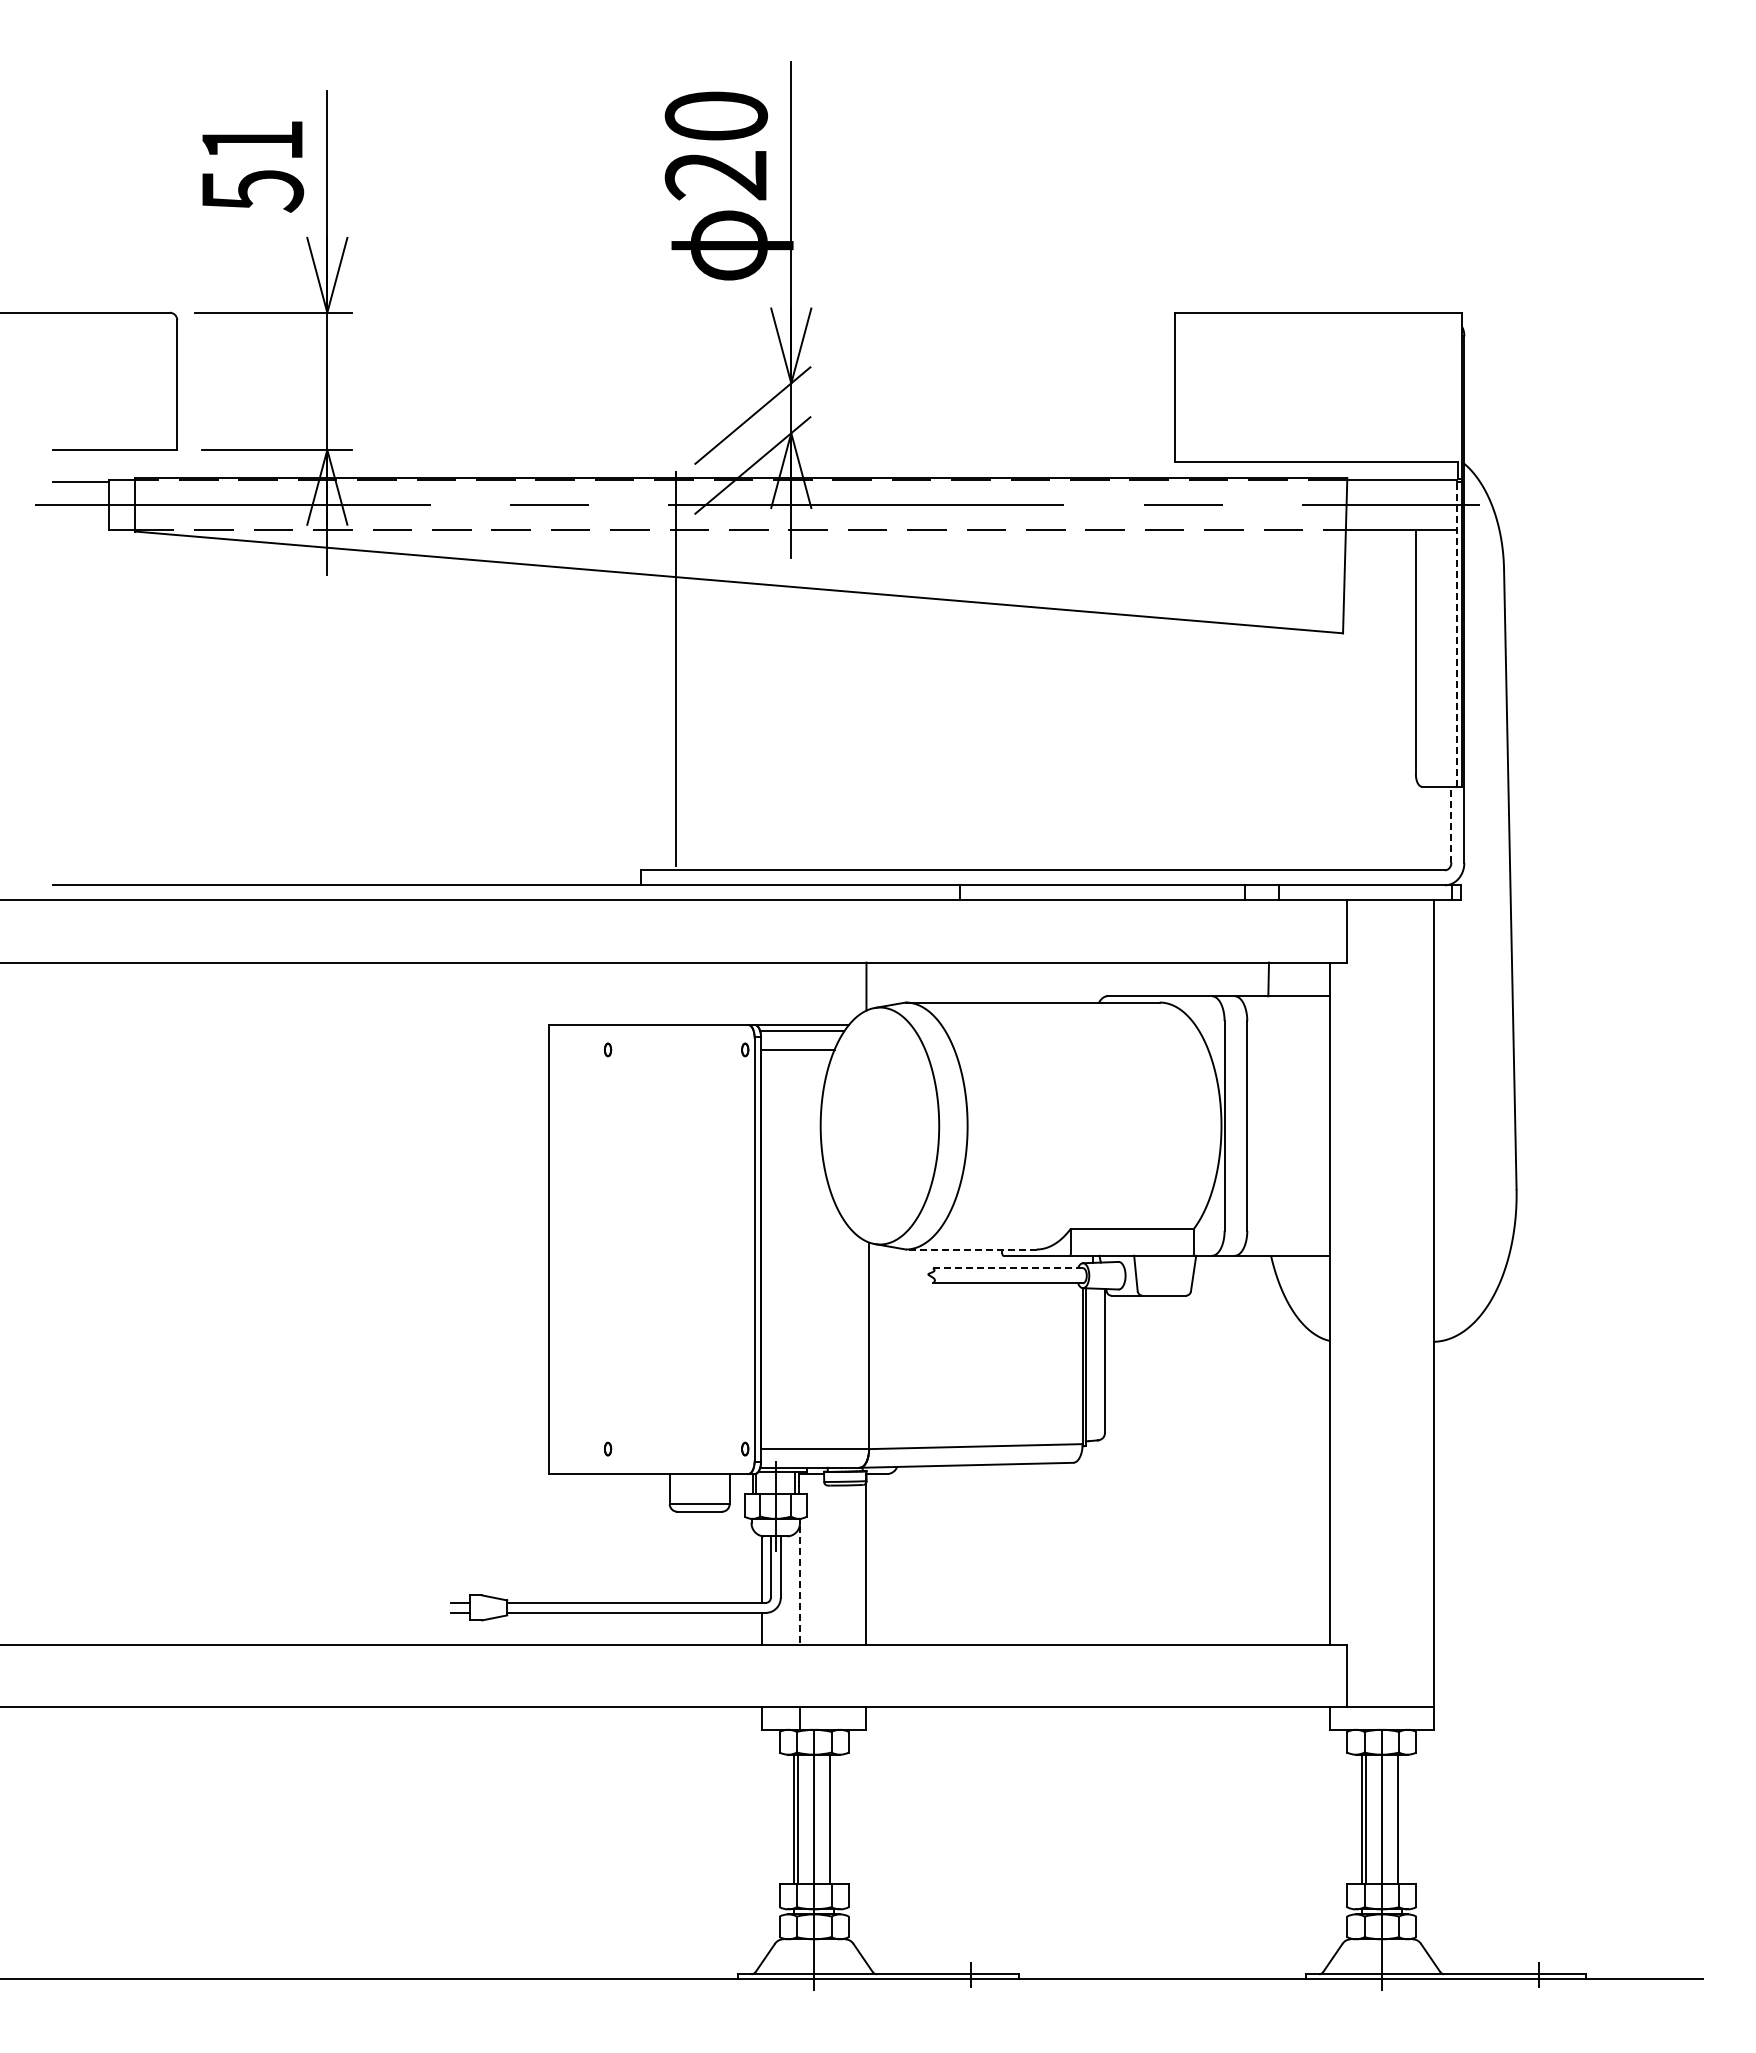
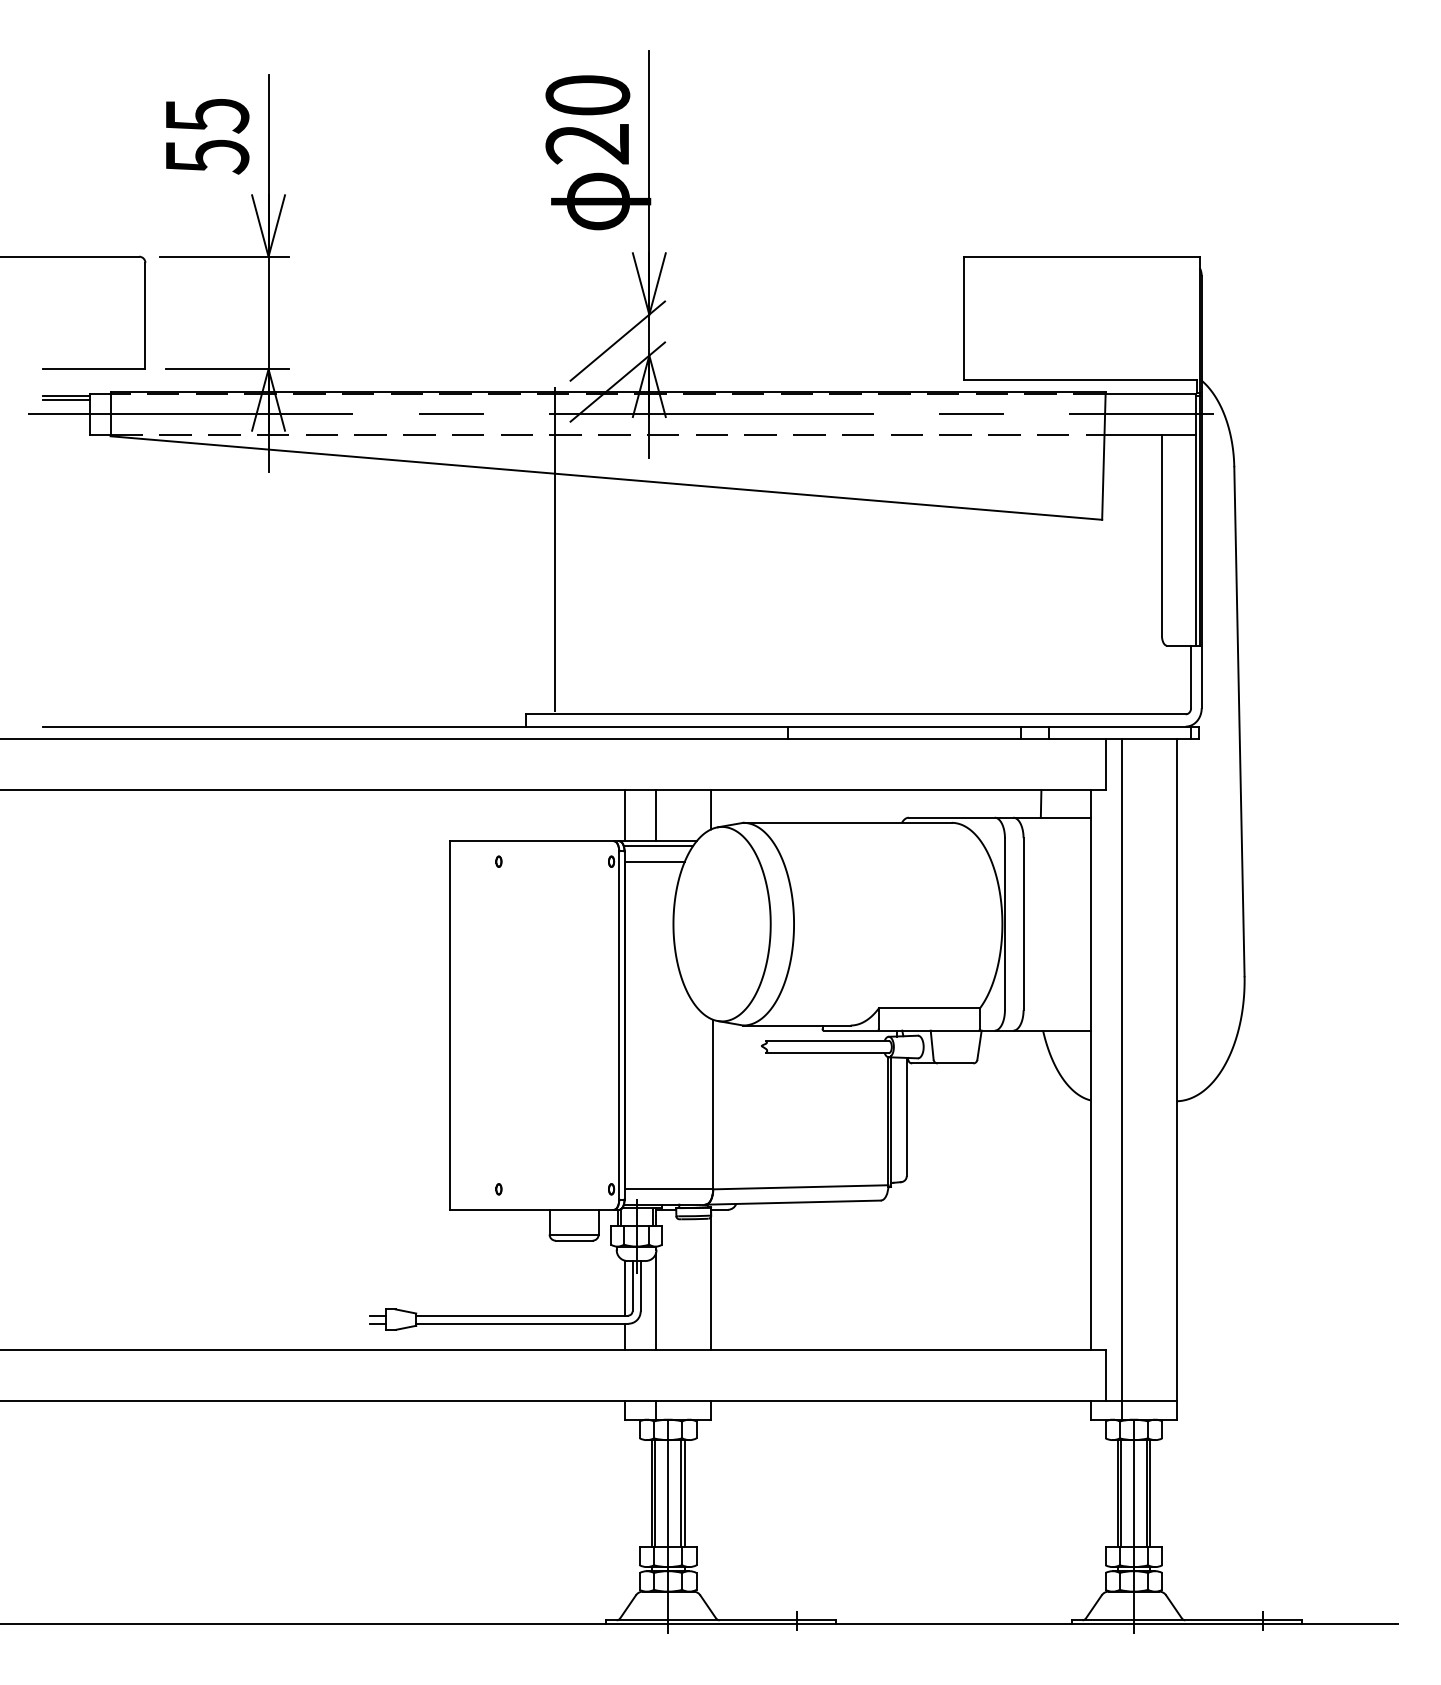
text: (253, 141) -> (207, 116), 51 -> 55
line: (80, 487) -> (65, 400), added
line: (1457, 632) -> (1196, 519), dashed -> solid
line: (1451, 824) -> (1191, 676), dashed -> solid
line: (761, 993) -> (624, 815), added
line: (799, 993) -> (656, 815), added
line: (970, 1249) -> (796, 1025), dashed -> solid
line: (1007, 1268) -> (826, 1041), dashed -> solid
line: (1367, 1314) -> (1122, 1078), added
line: (799, 1586) -> (656, 1302), dashed -> solid
line: (834, 1819) -> (684, 1493), added
line: (1401, 1819) -> (1150, 1493), added

